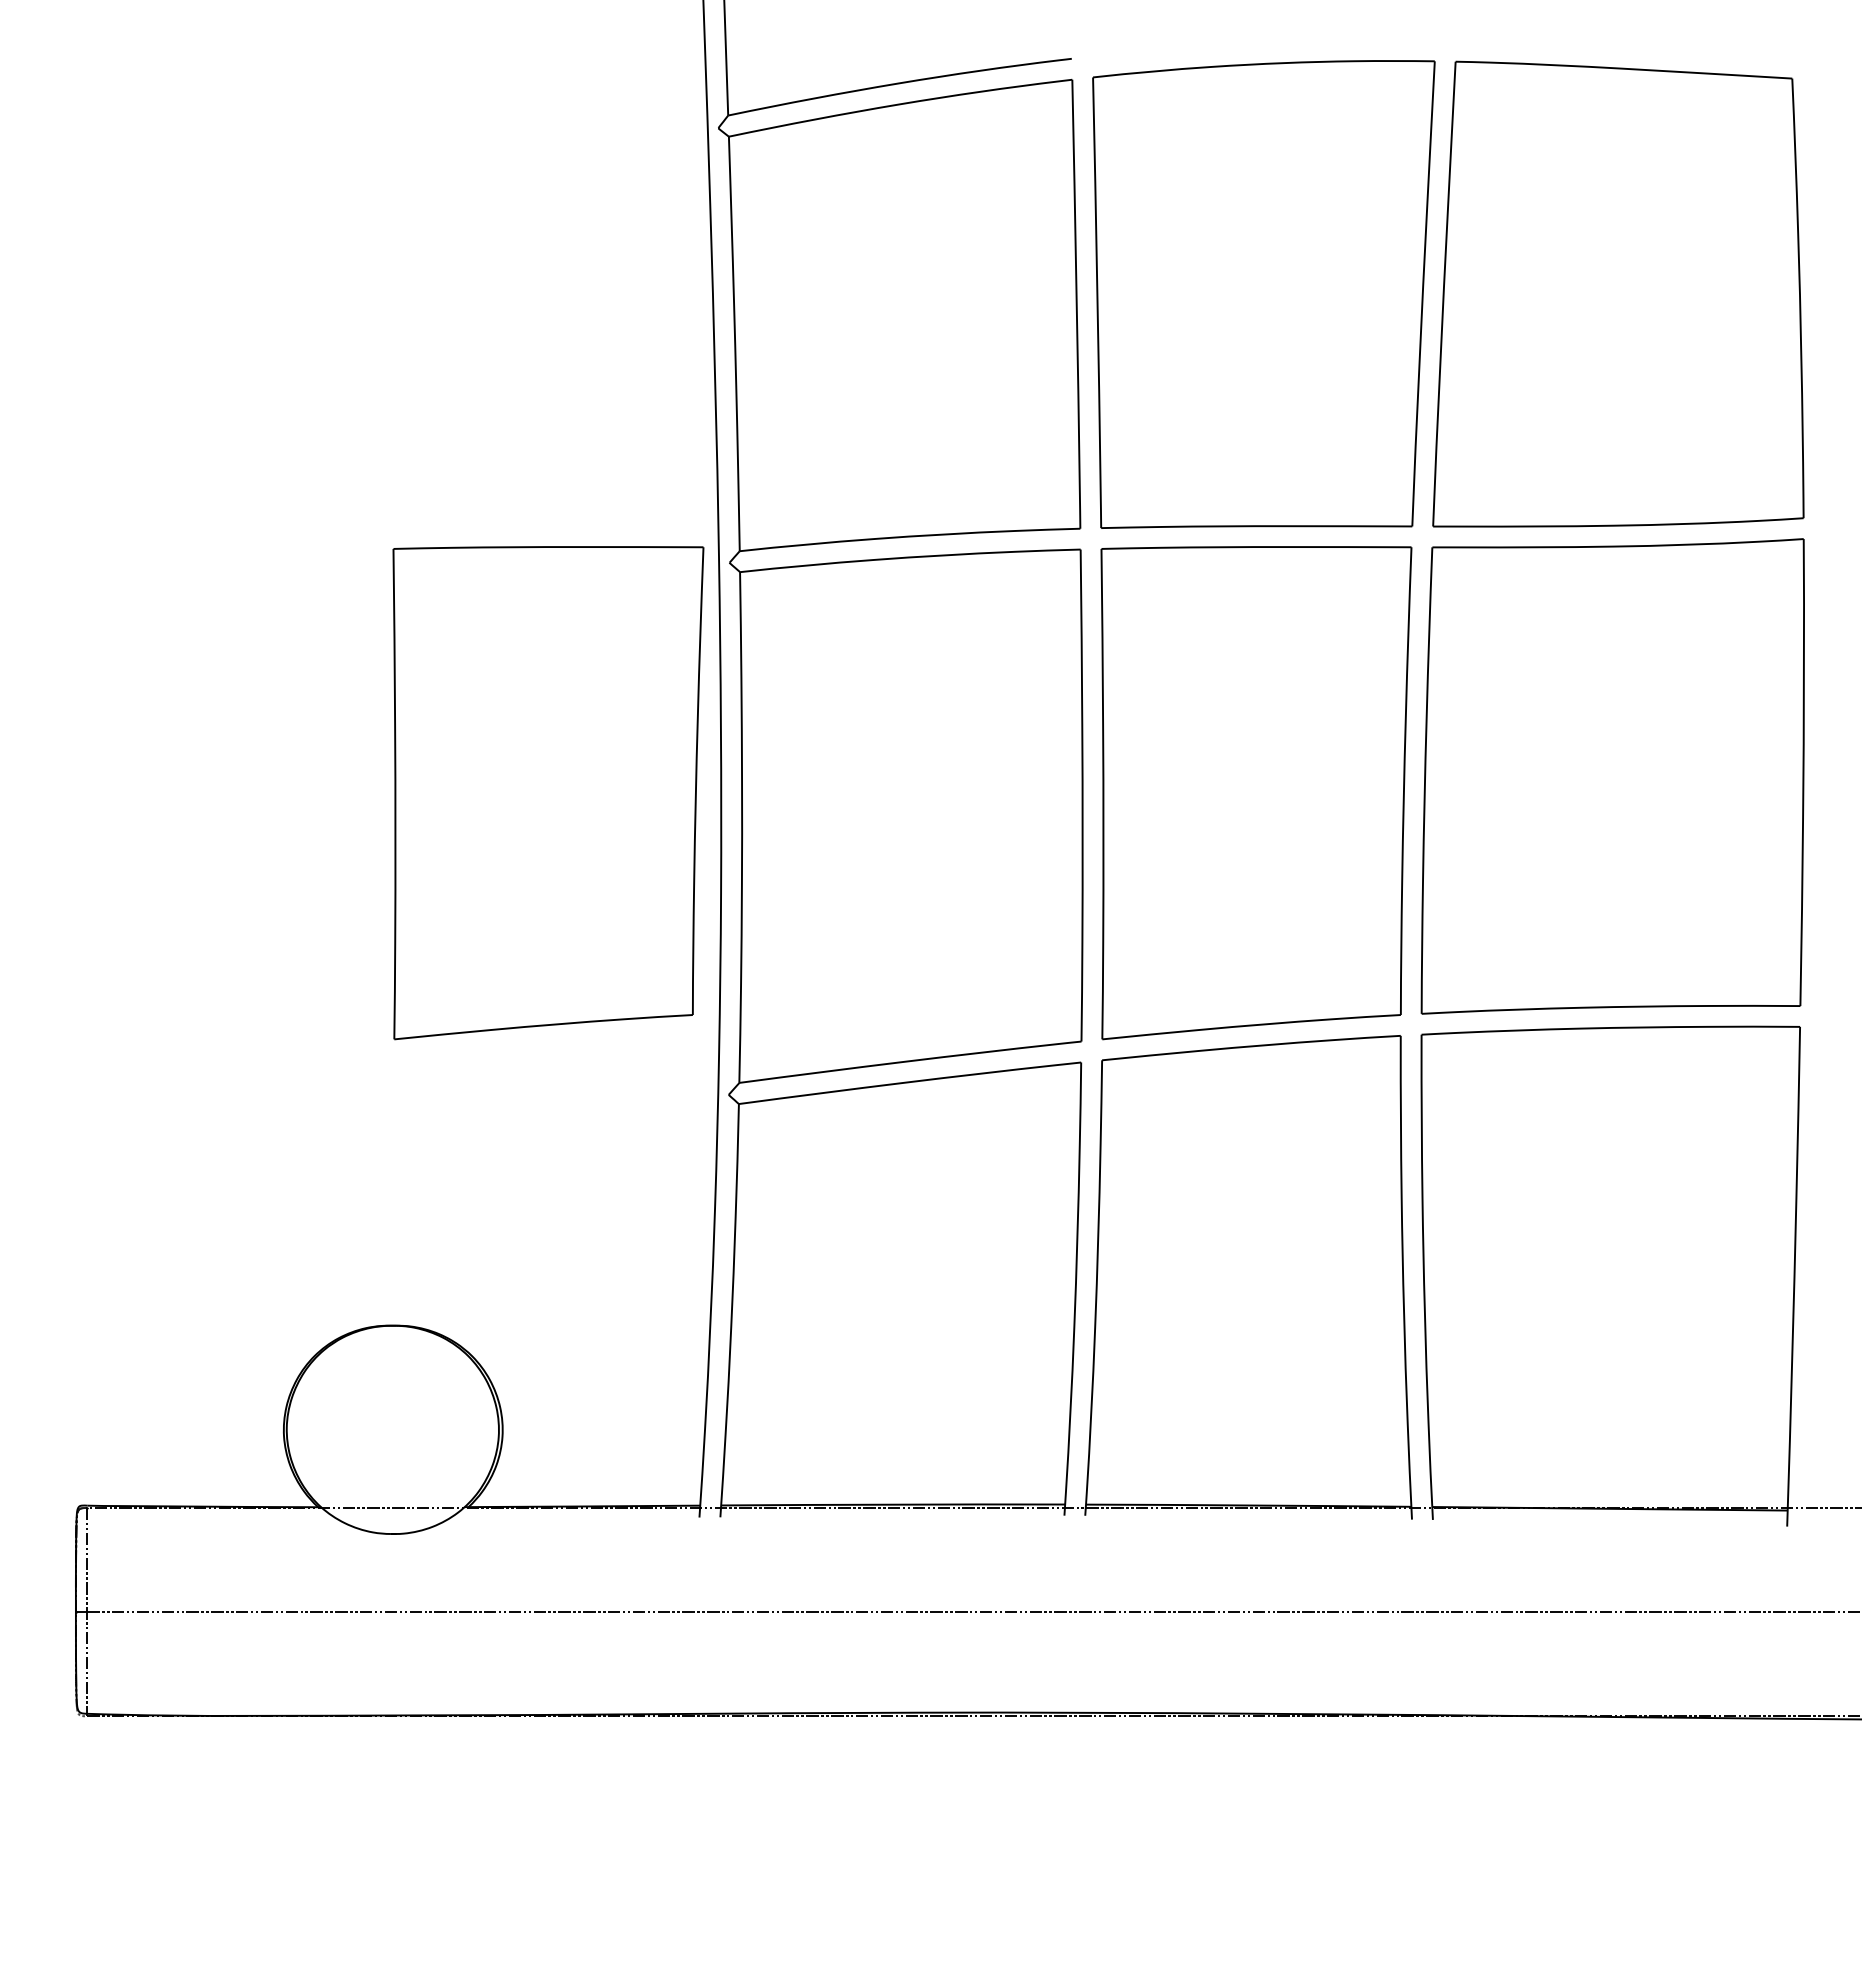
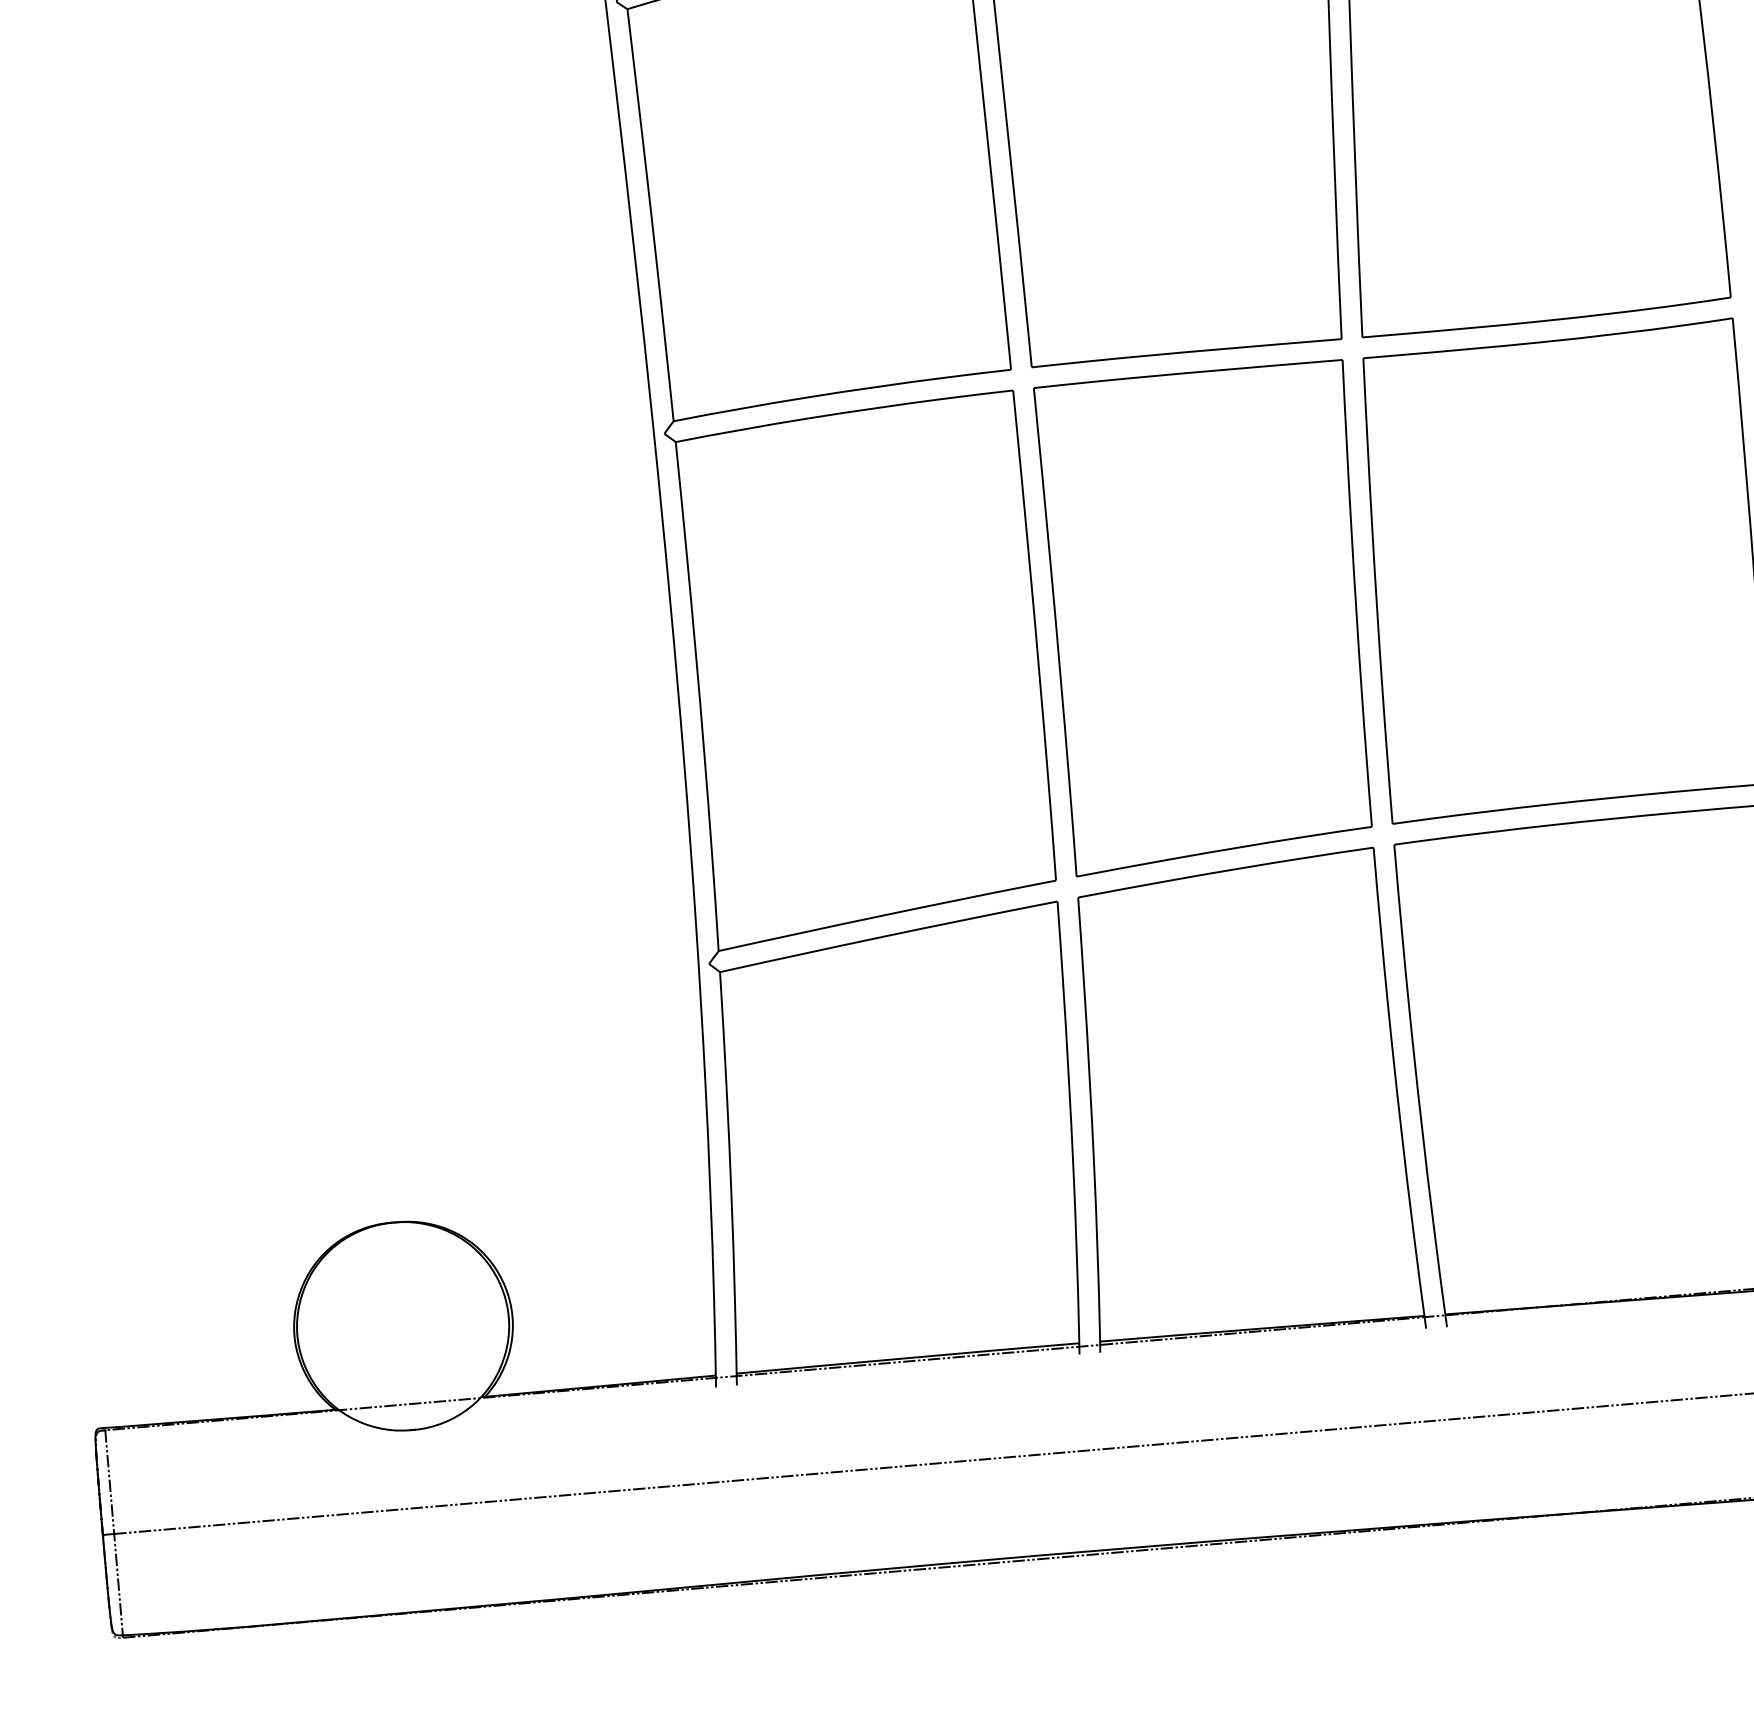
part: (548, 793) -> (503, 678), removed

